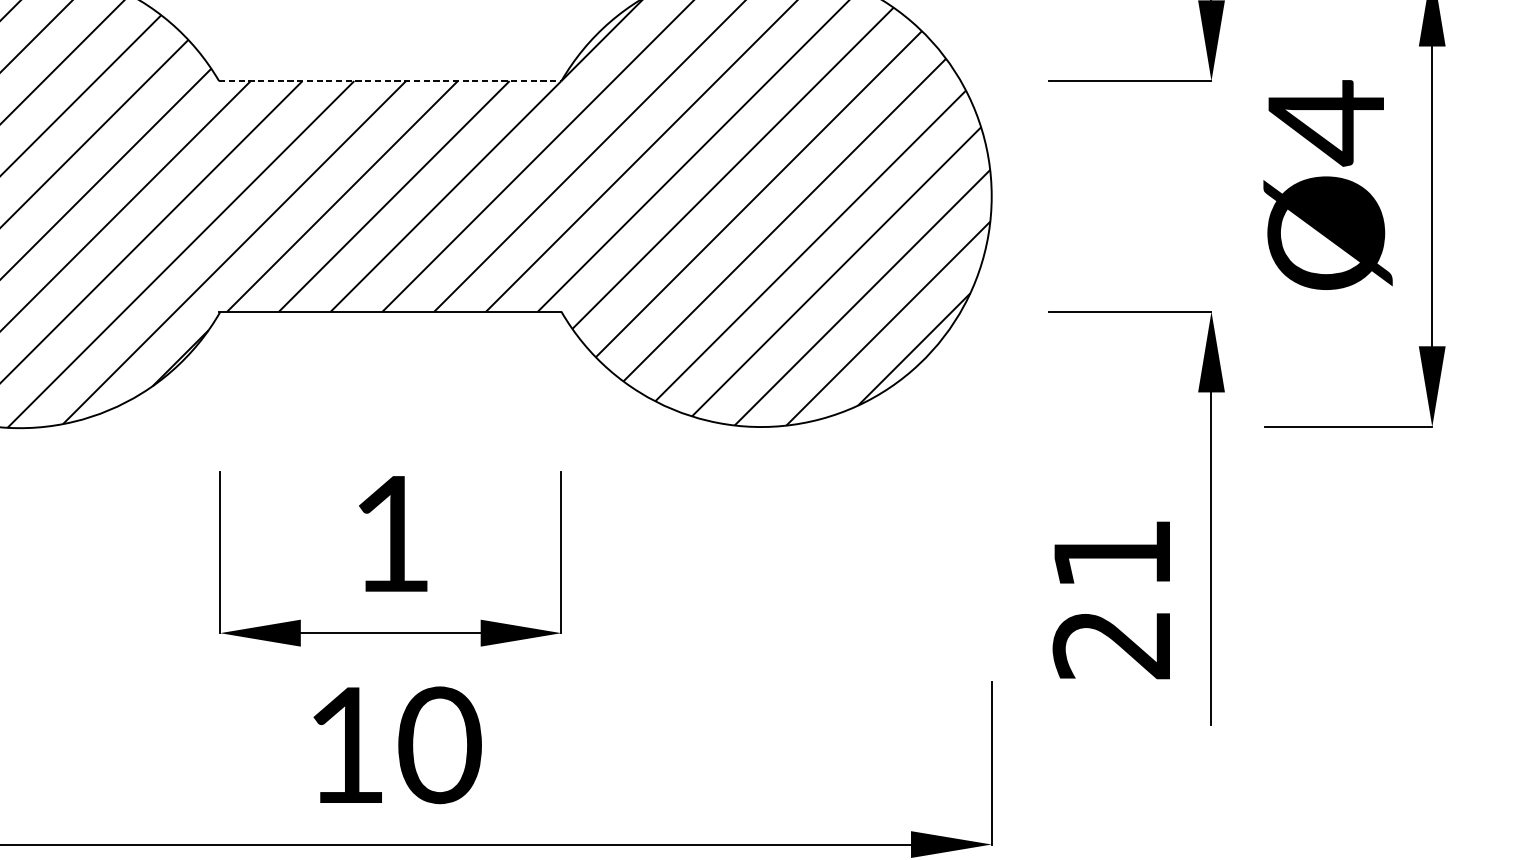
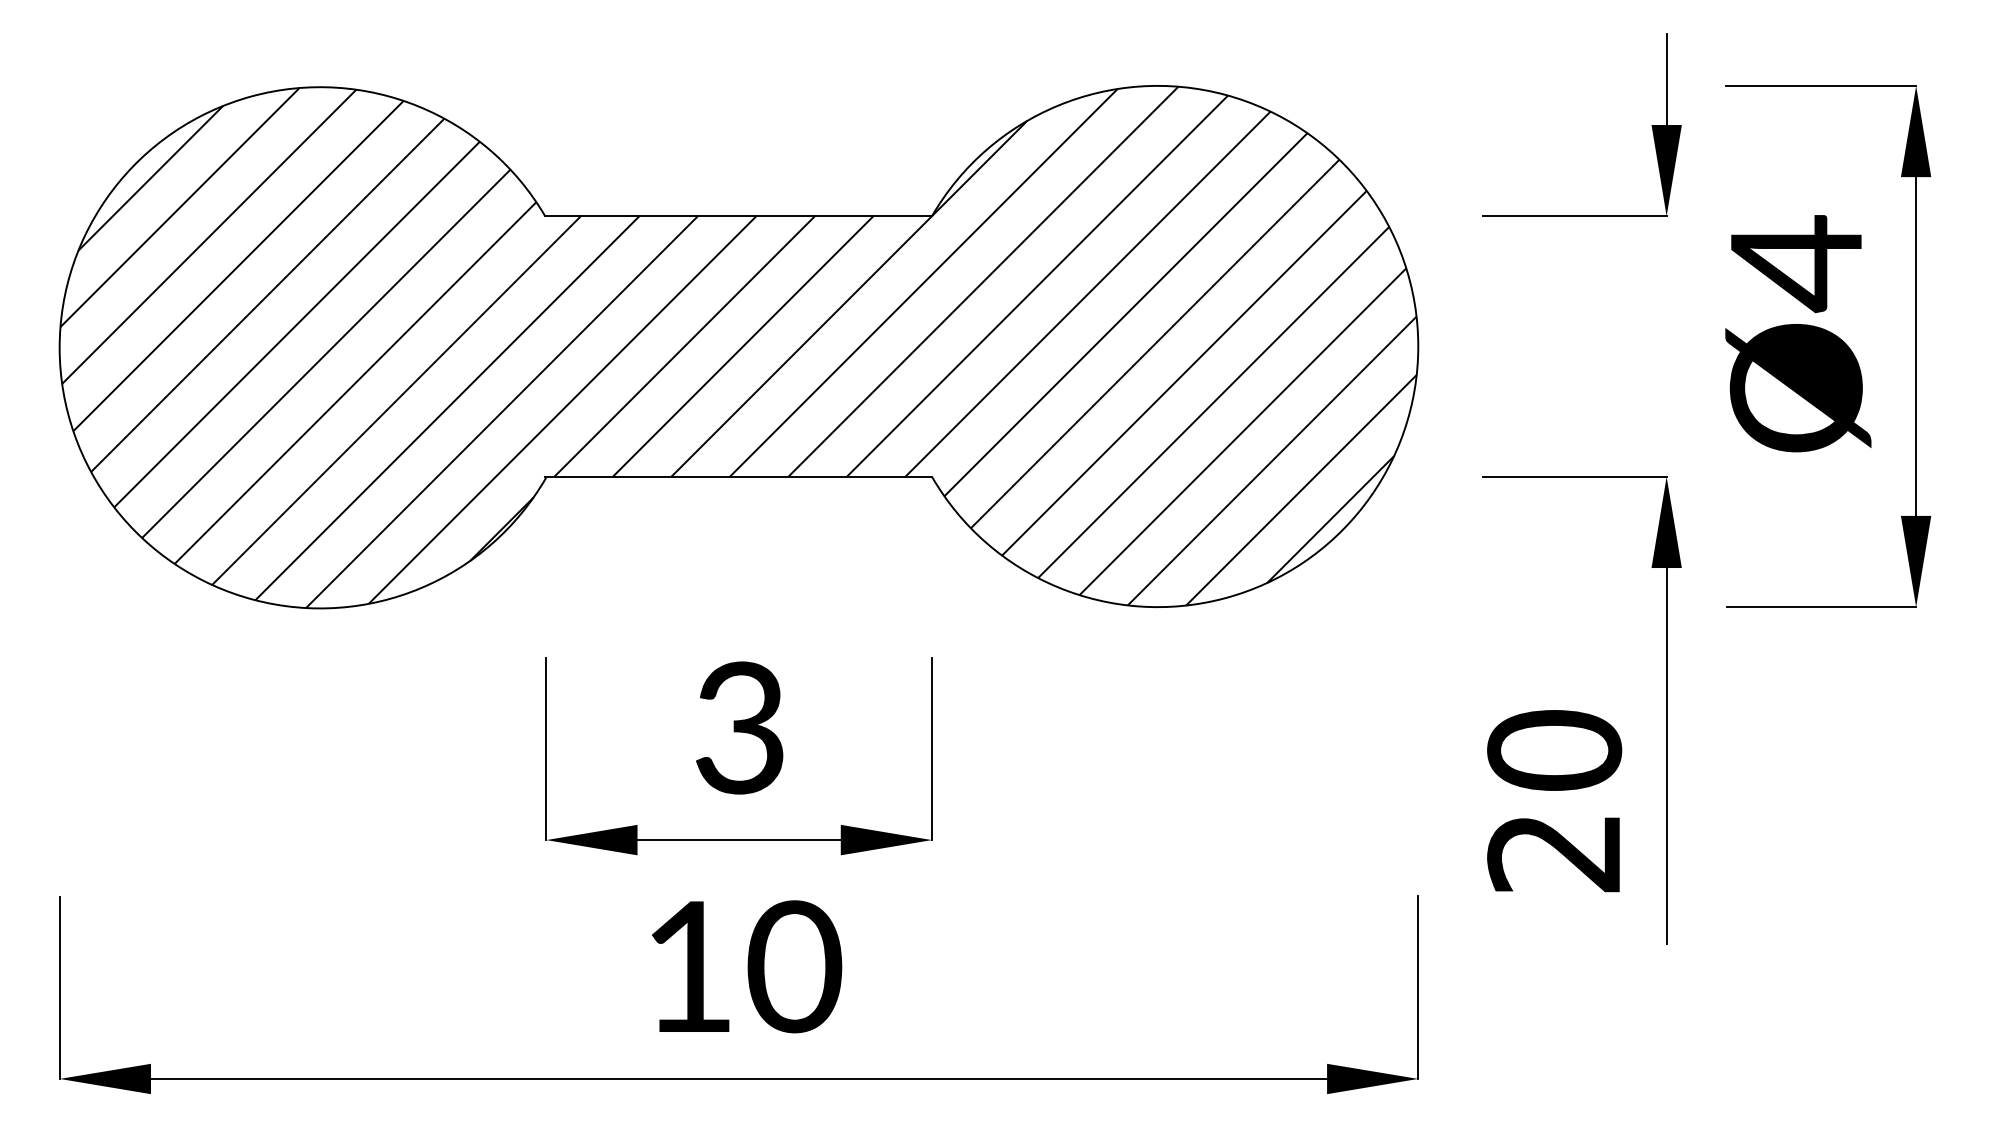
line: (391, 81) -> (739, 216), dashed -> solid
text: (391, 533) -> (739, 727), 1 -> 3
text: (1112, 553) -> (1554, 750), 21 -> 20

